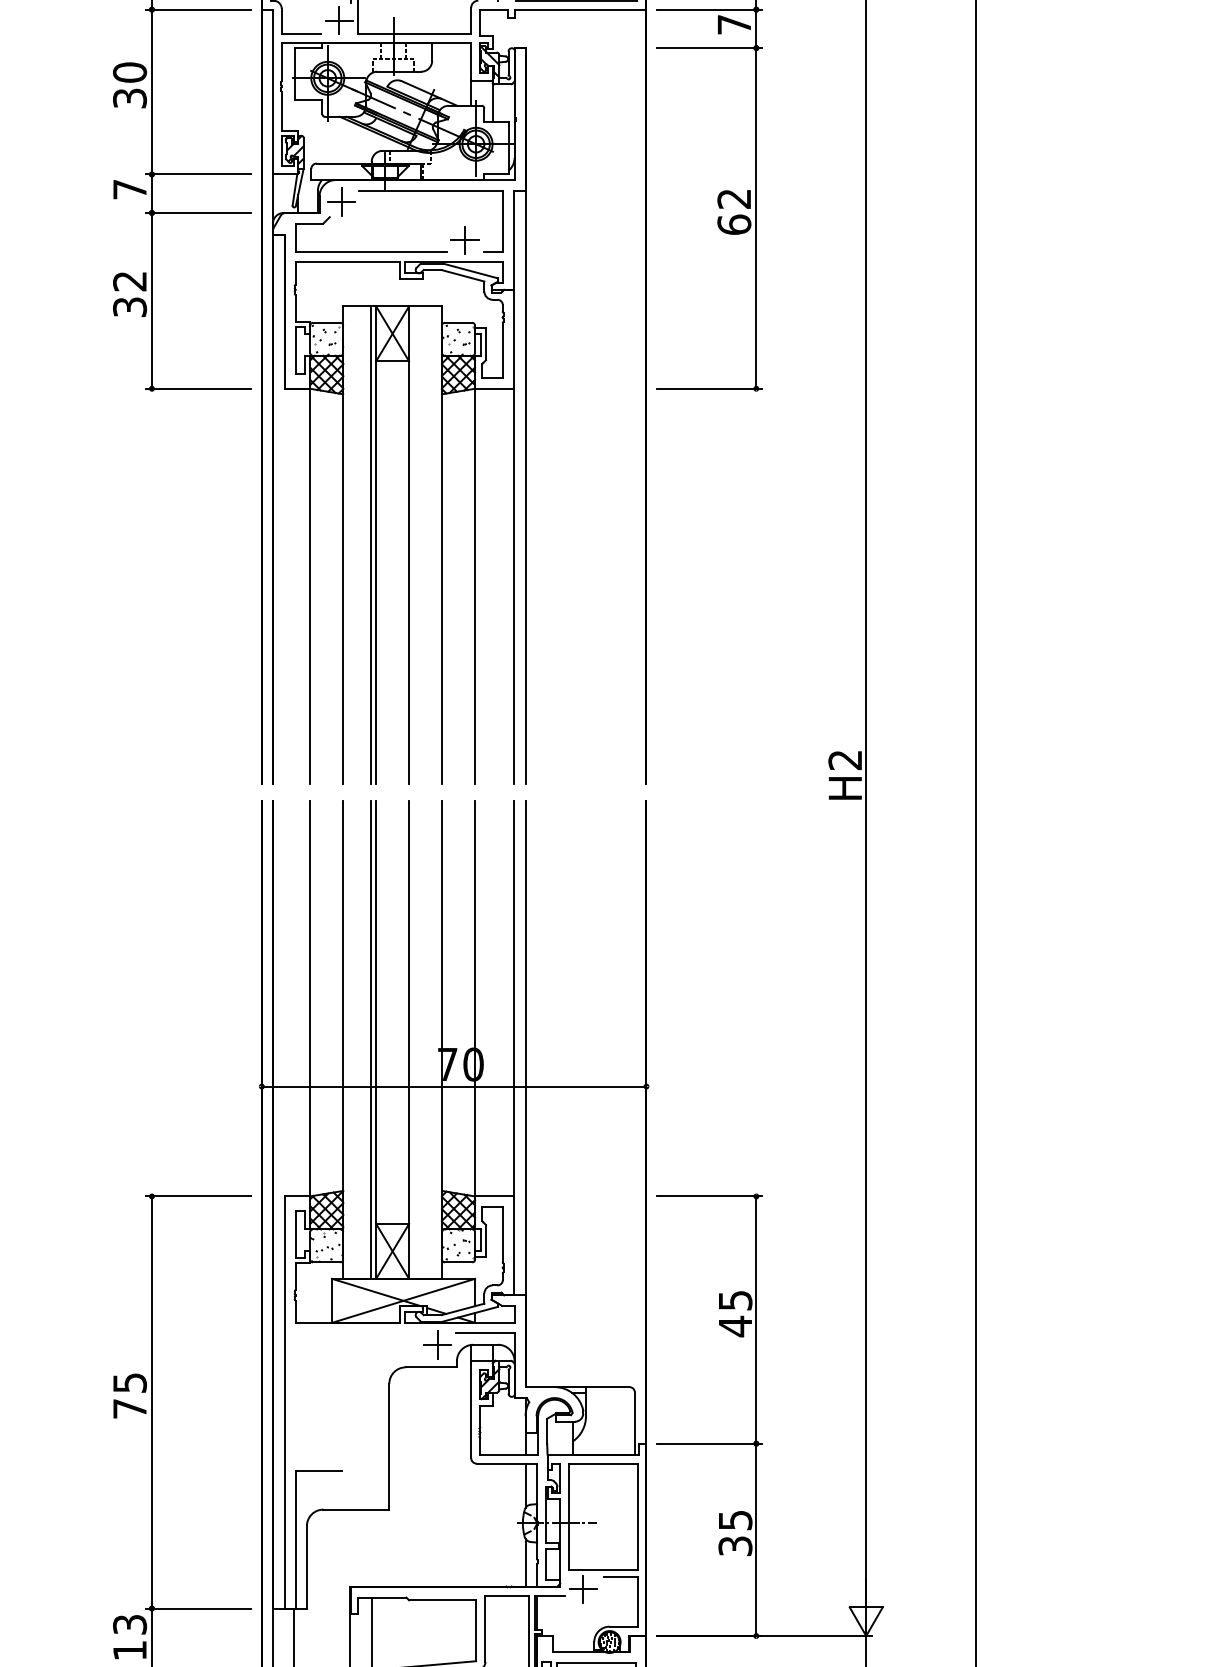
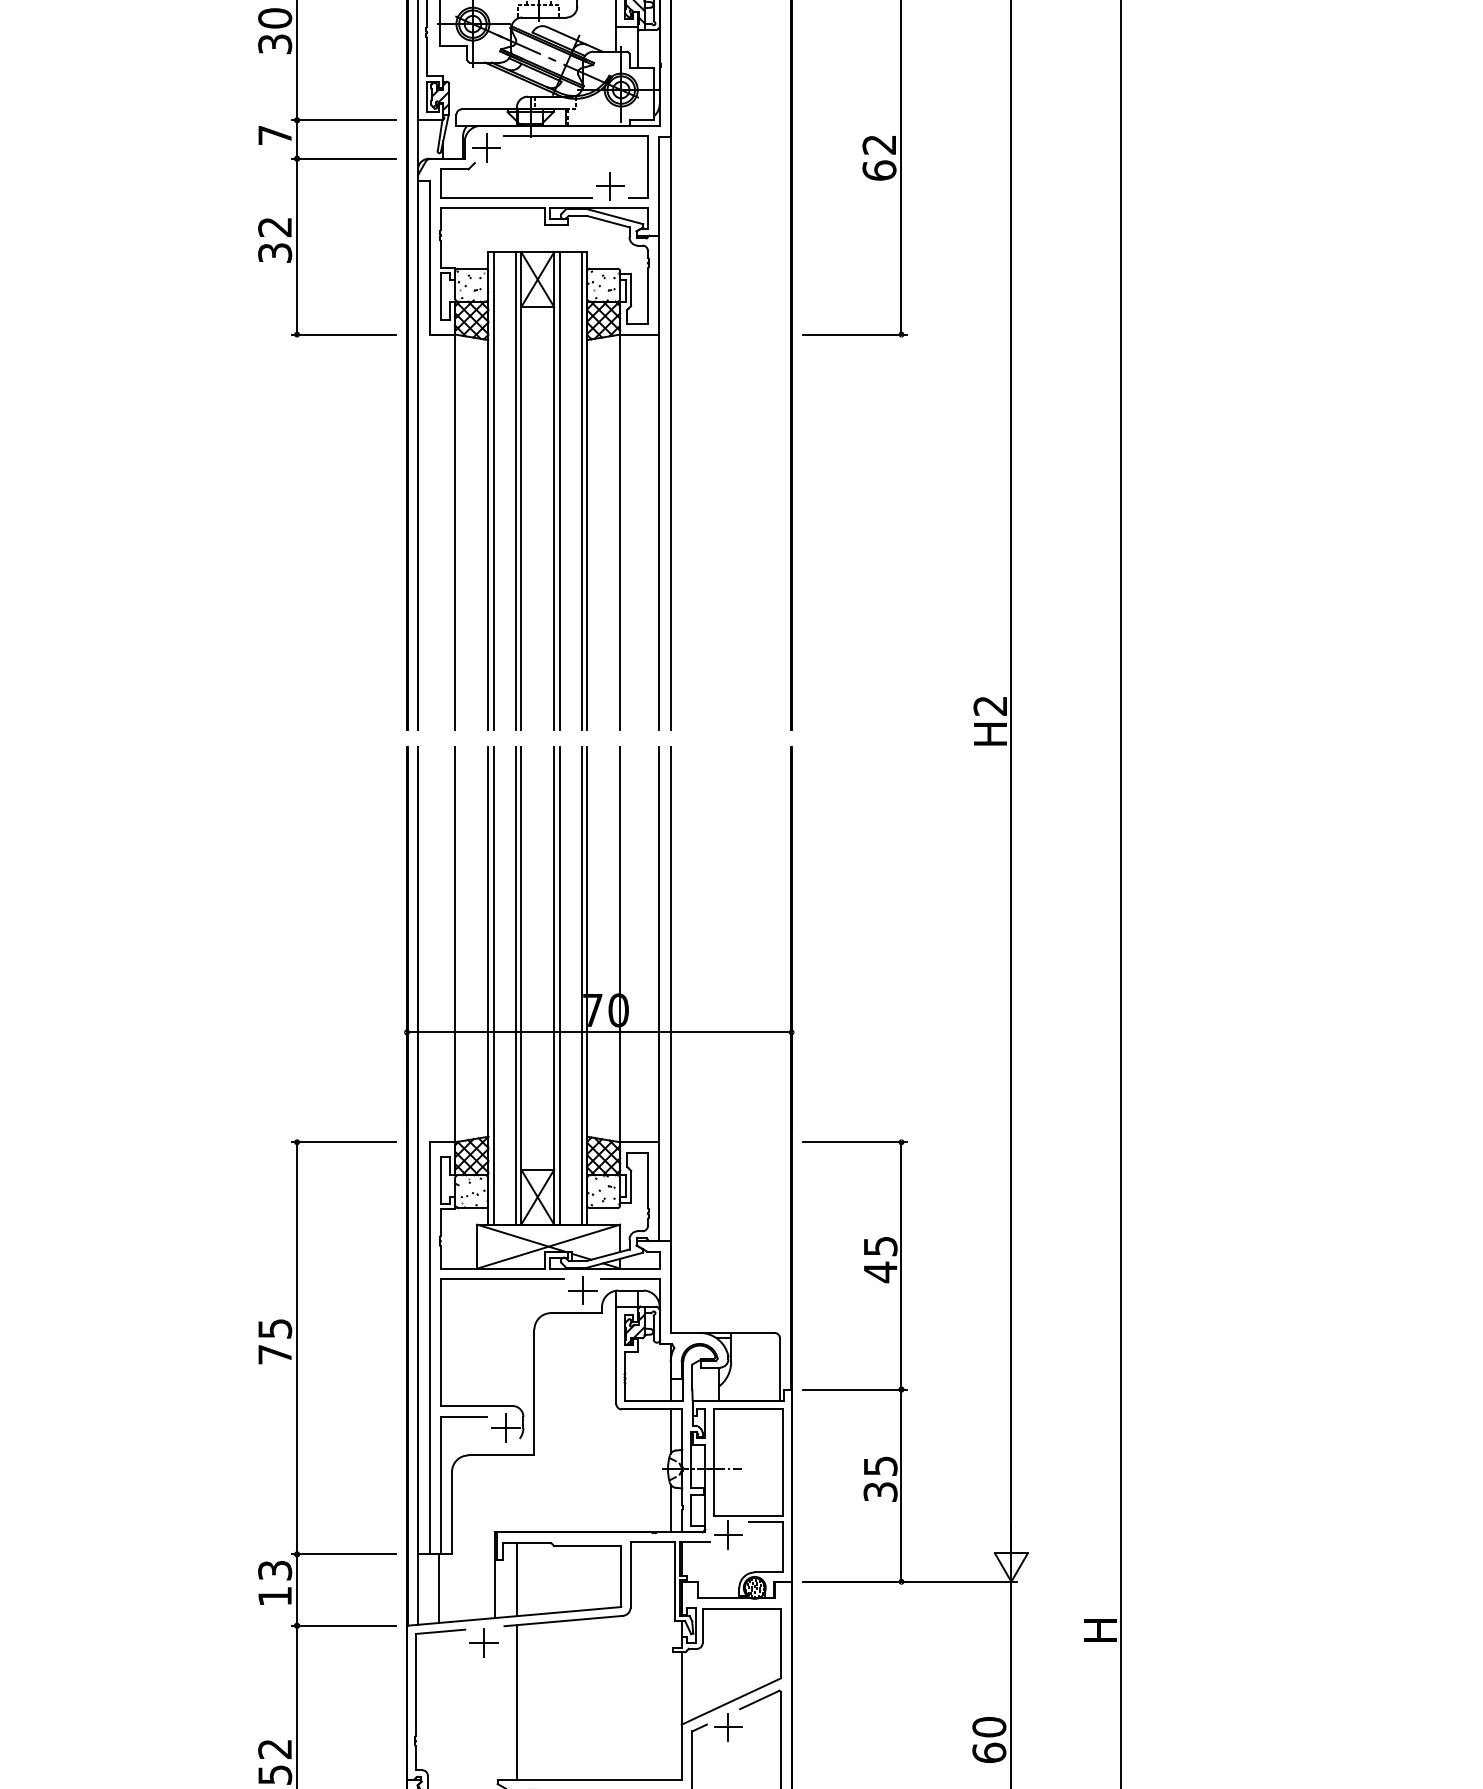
line: (348, 545) -> (493, 491), added
line: (414, 545) -> (559, 491), added
line: (436, 545) -> (581, 491), added
line: (348, 1039) -> (493, 985), added
line: (414, 1039) -> (559, 985), added
line: (436, 1039) -> (581, 985), added
part: (357, 1459) -> (502, 1405), added

